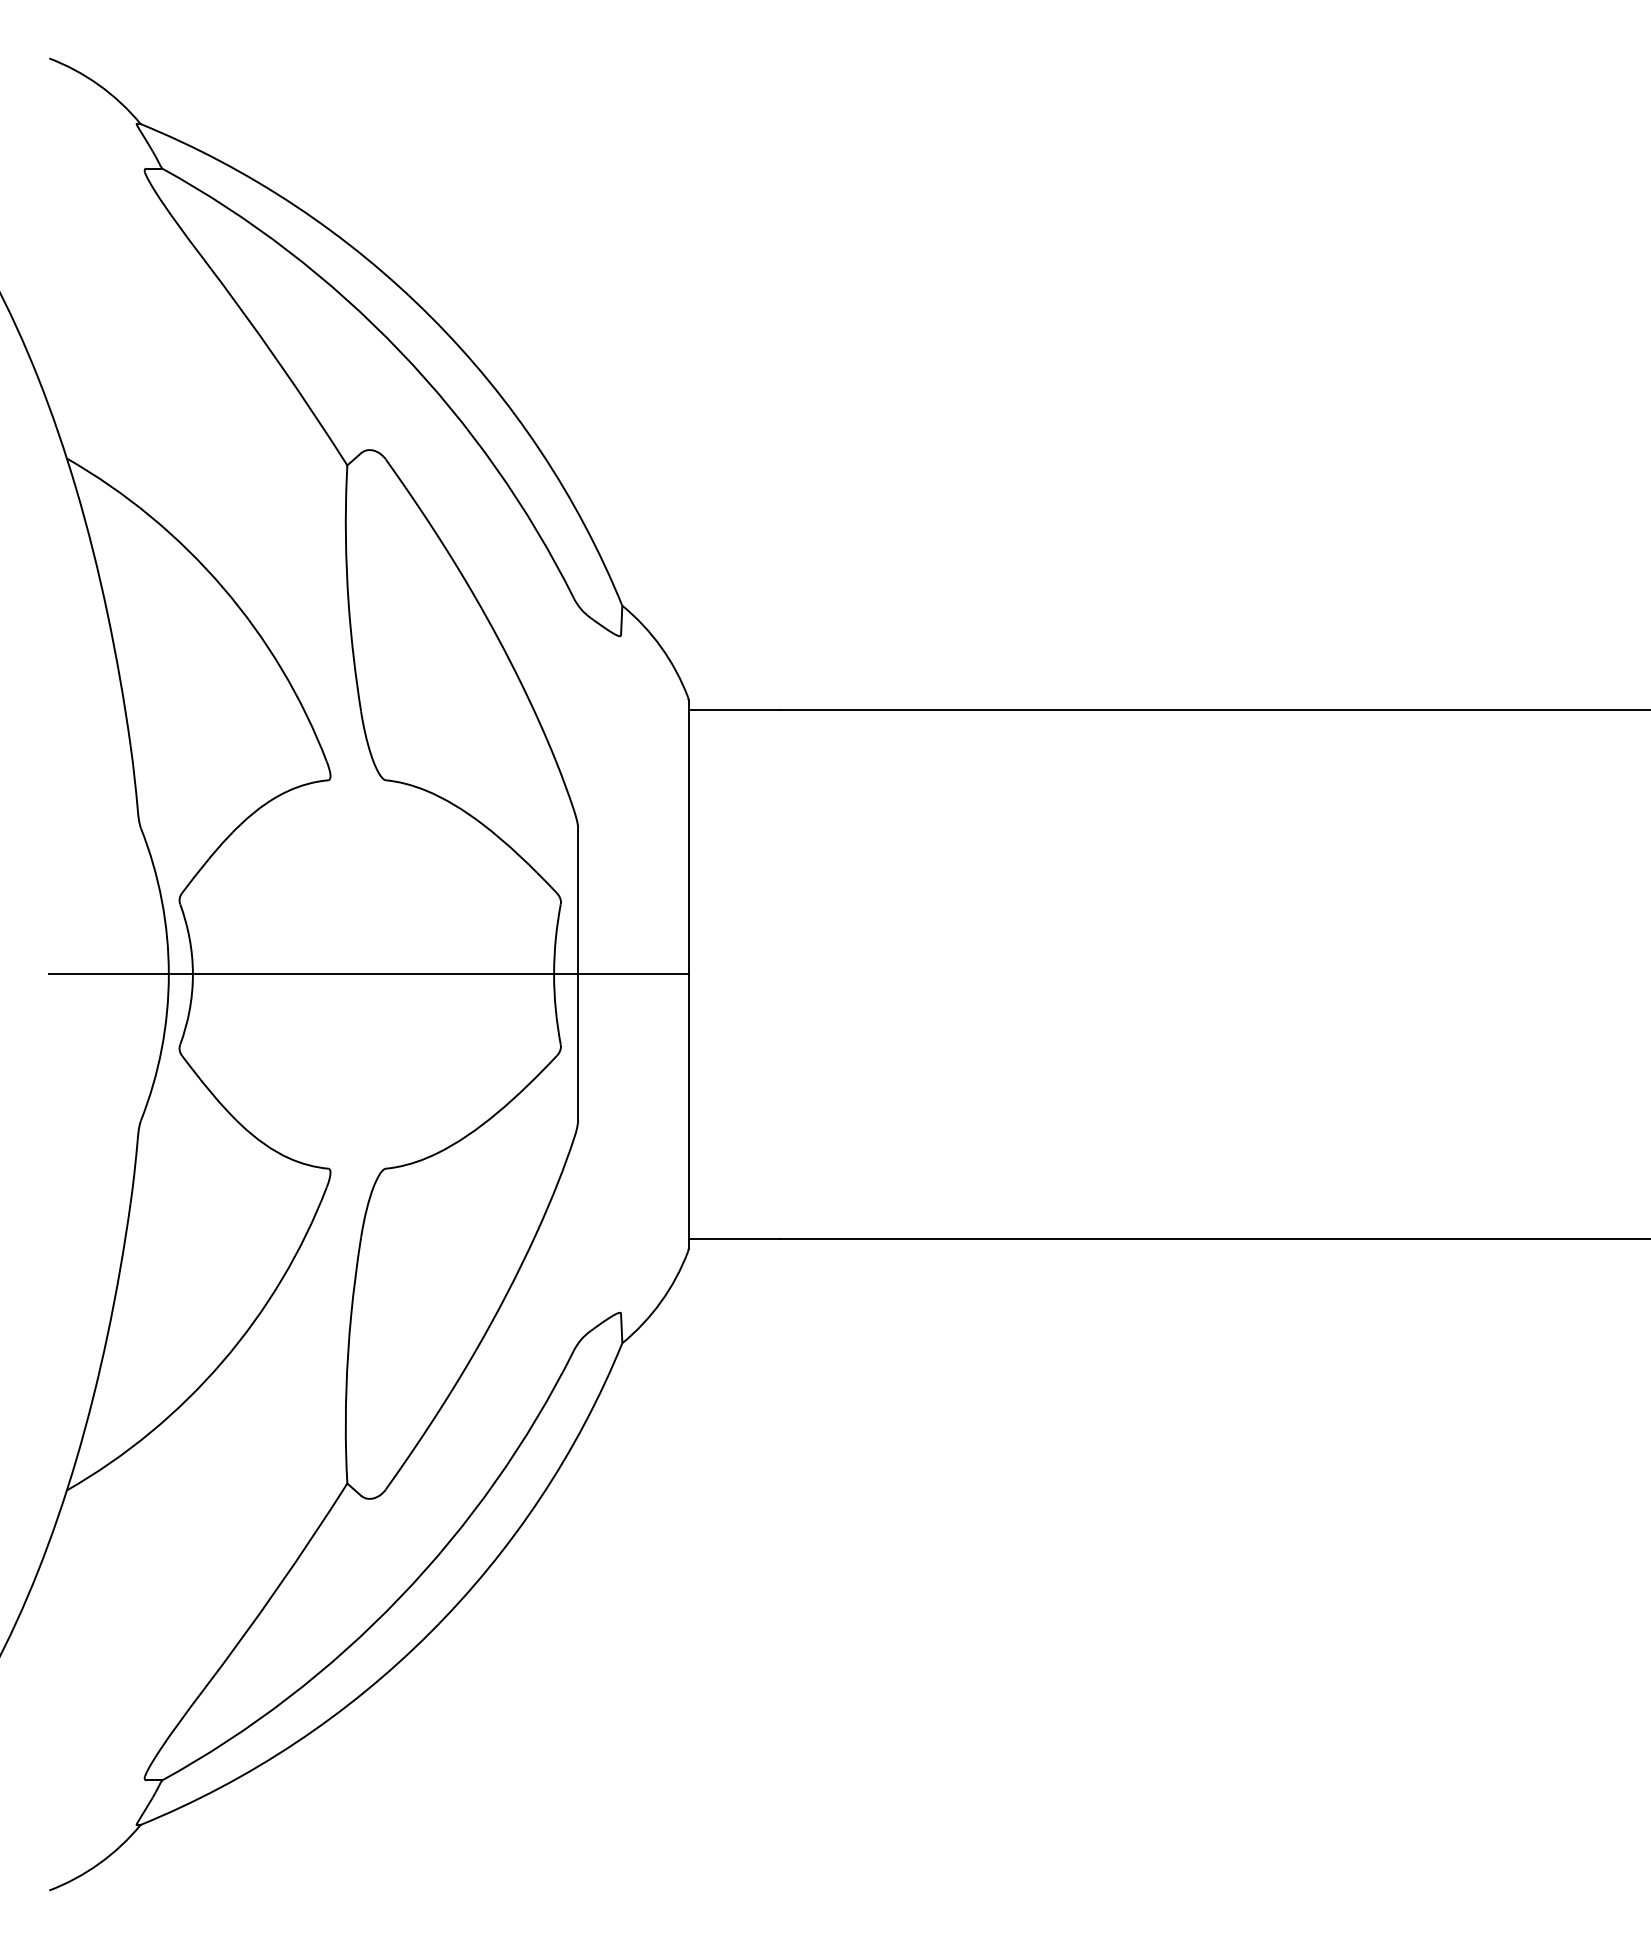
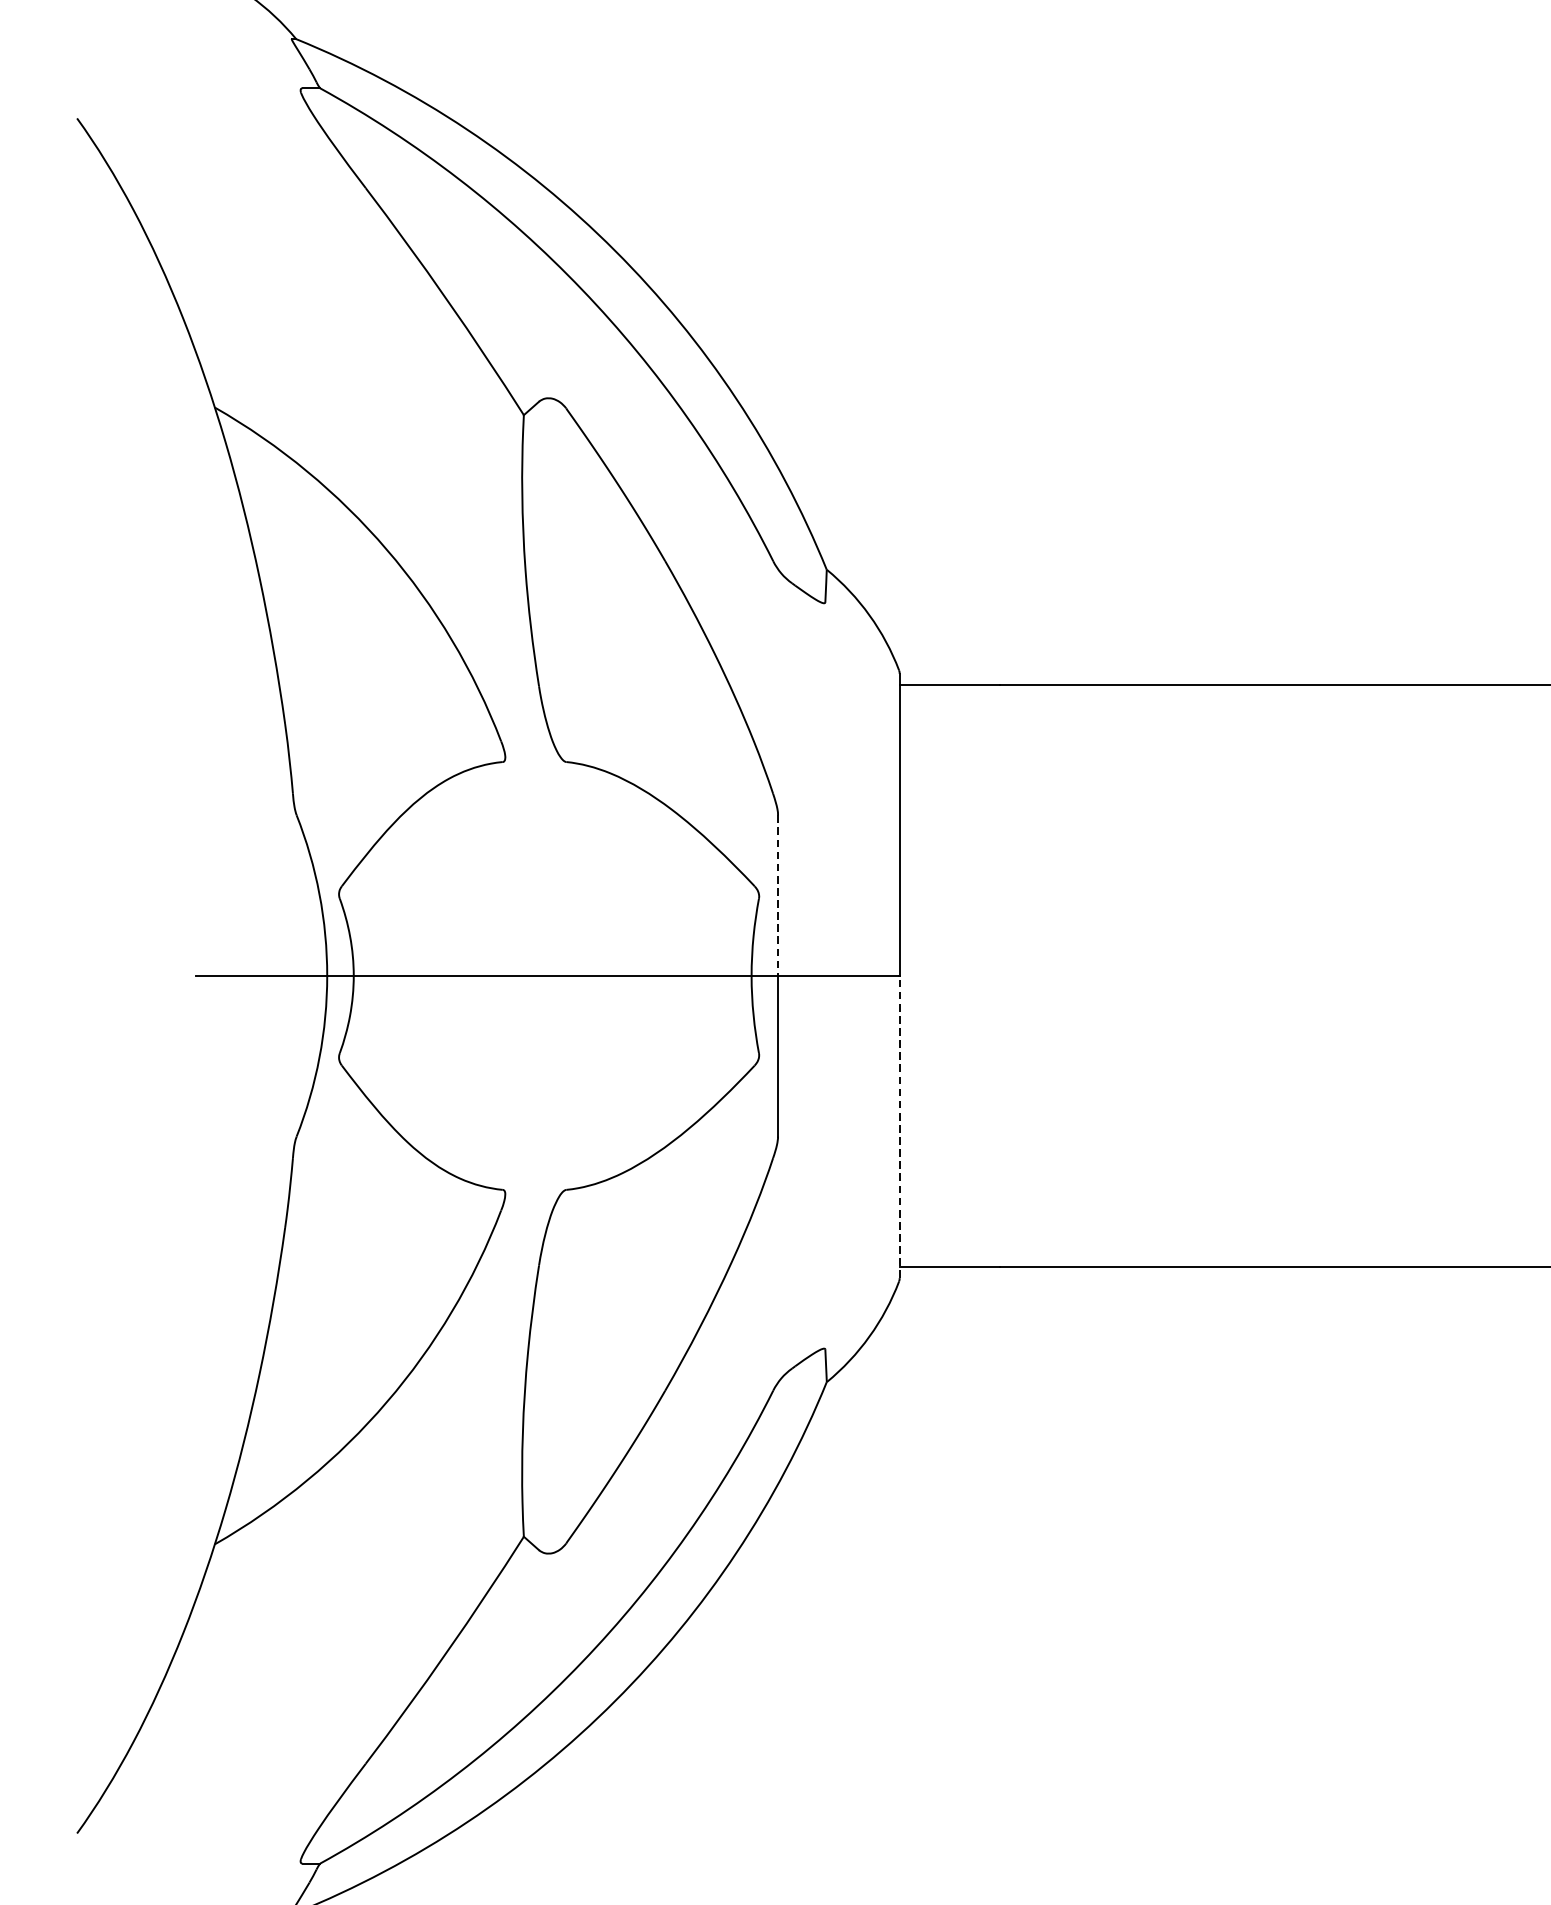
line: (578, 901) -> (778, 895), solid -> dashed
line: (688, 1111) -> (899, 1126), solid -> dashed

